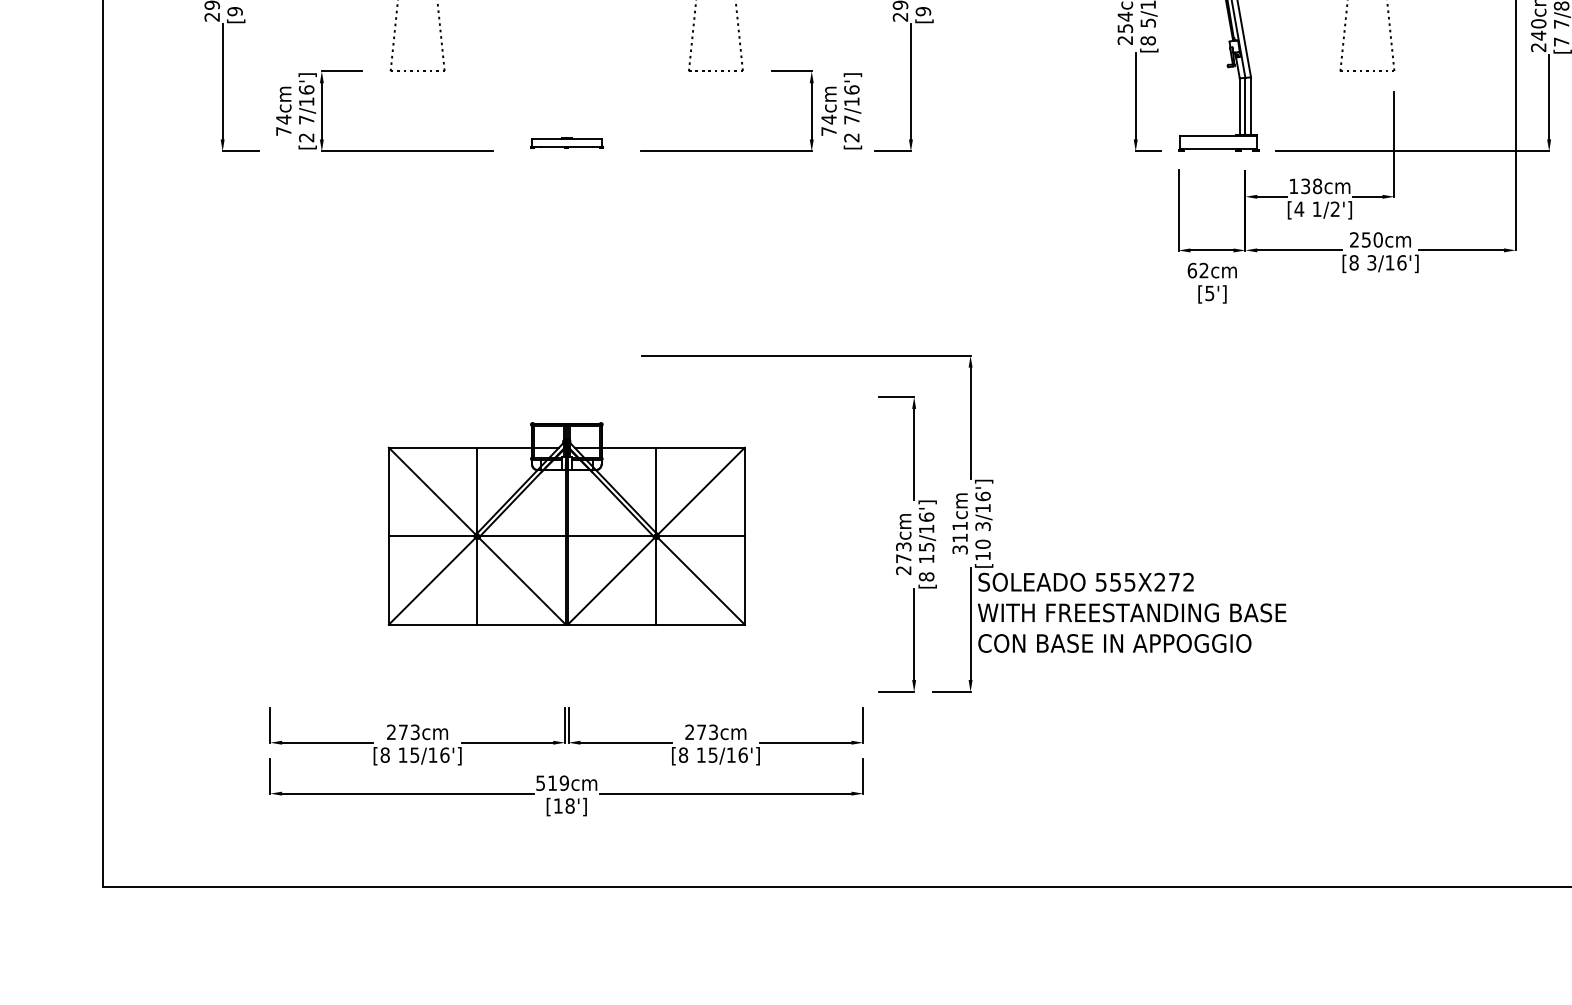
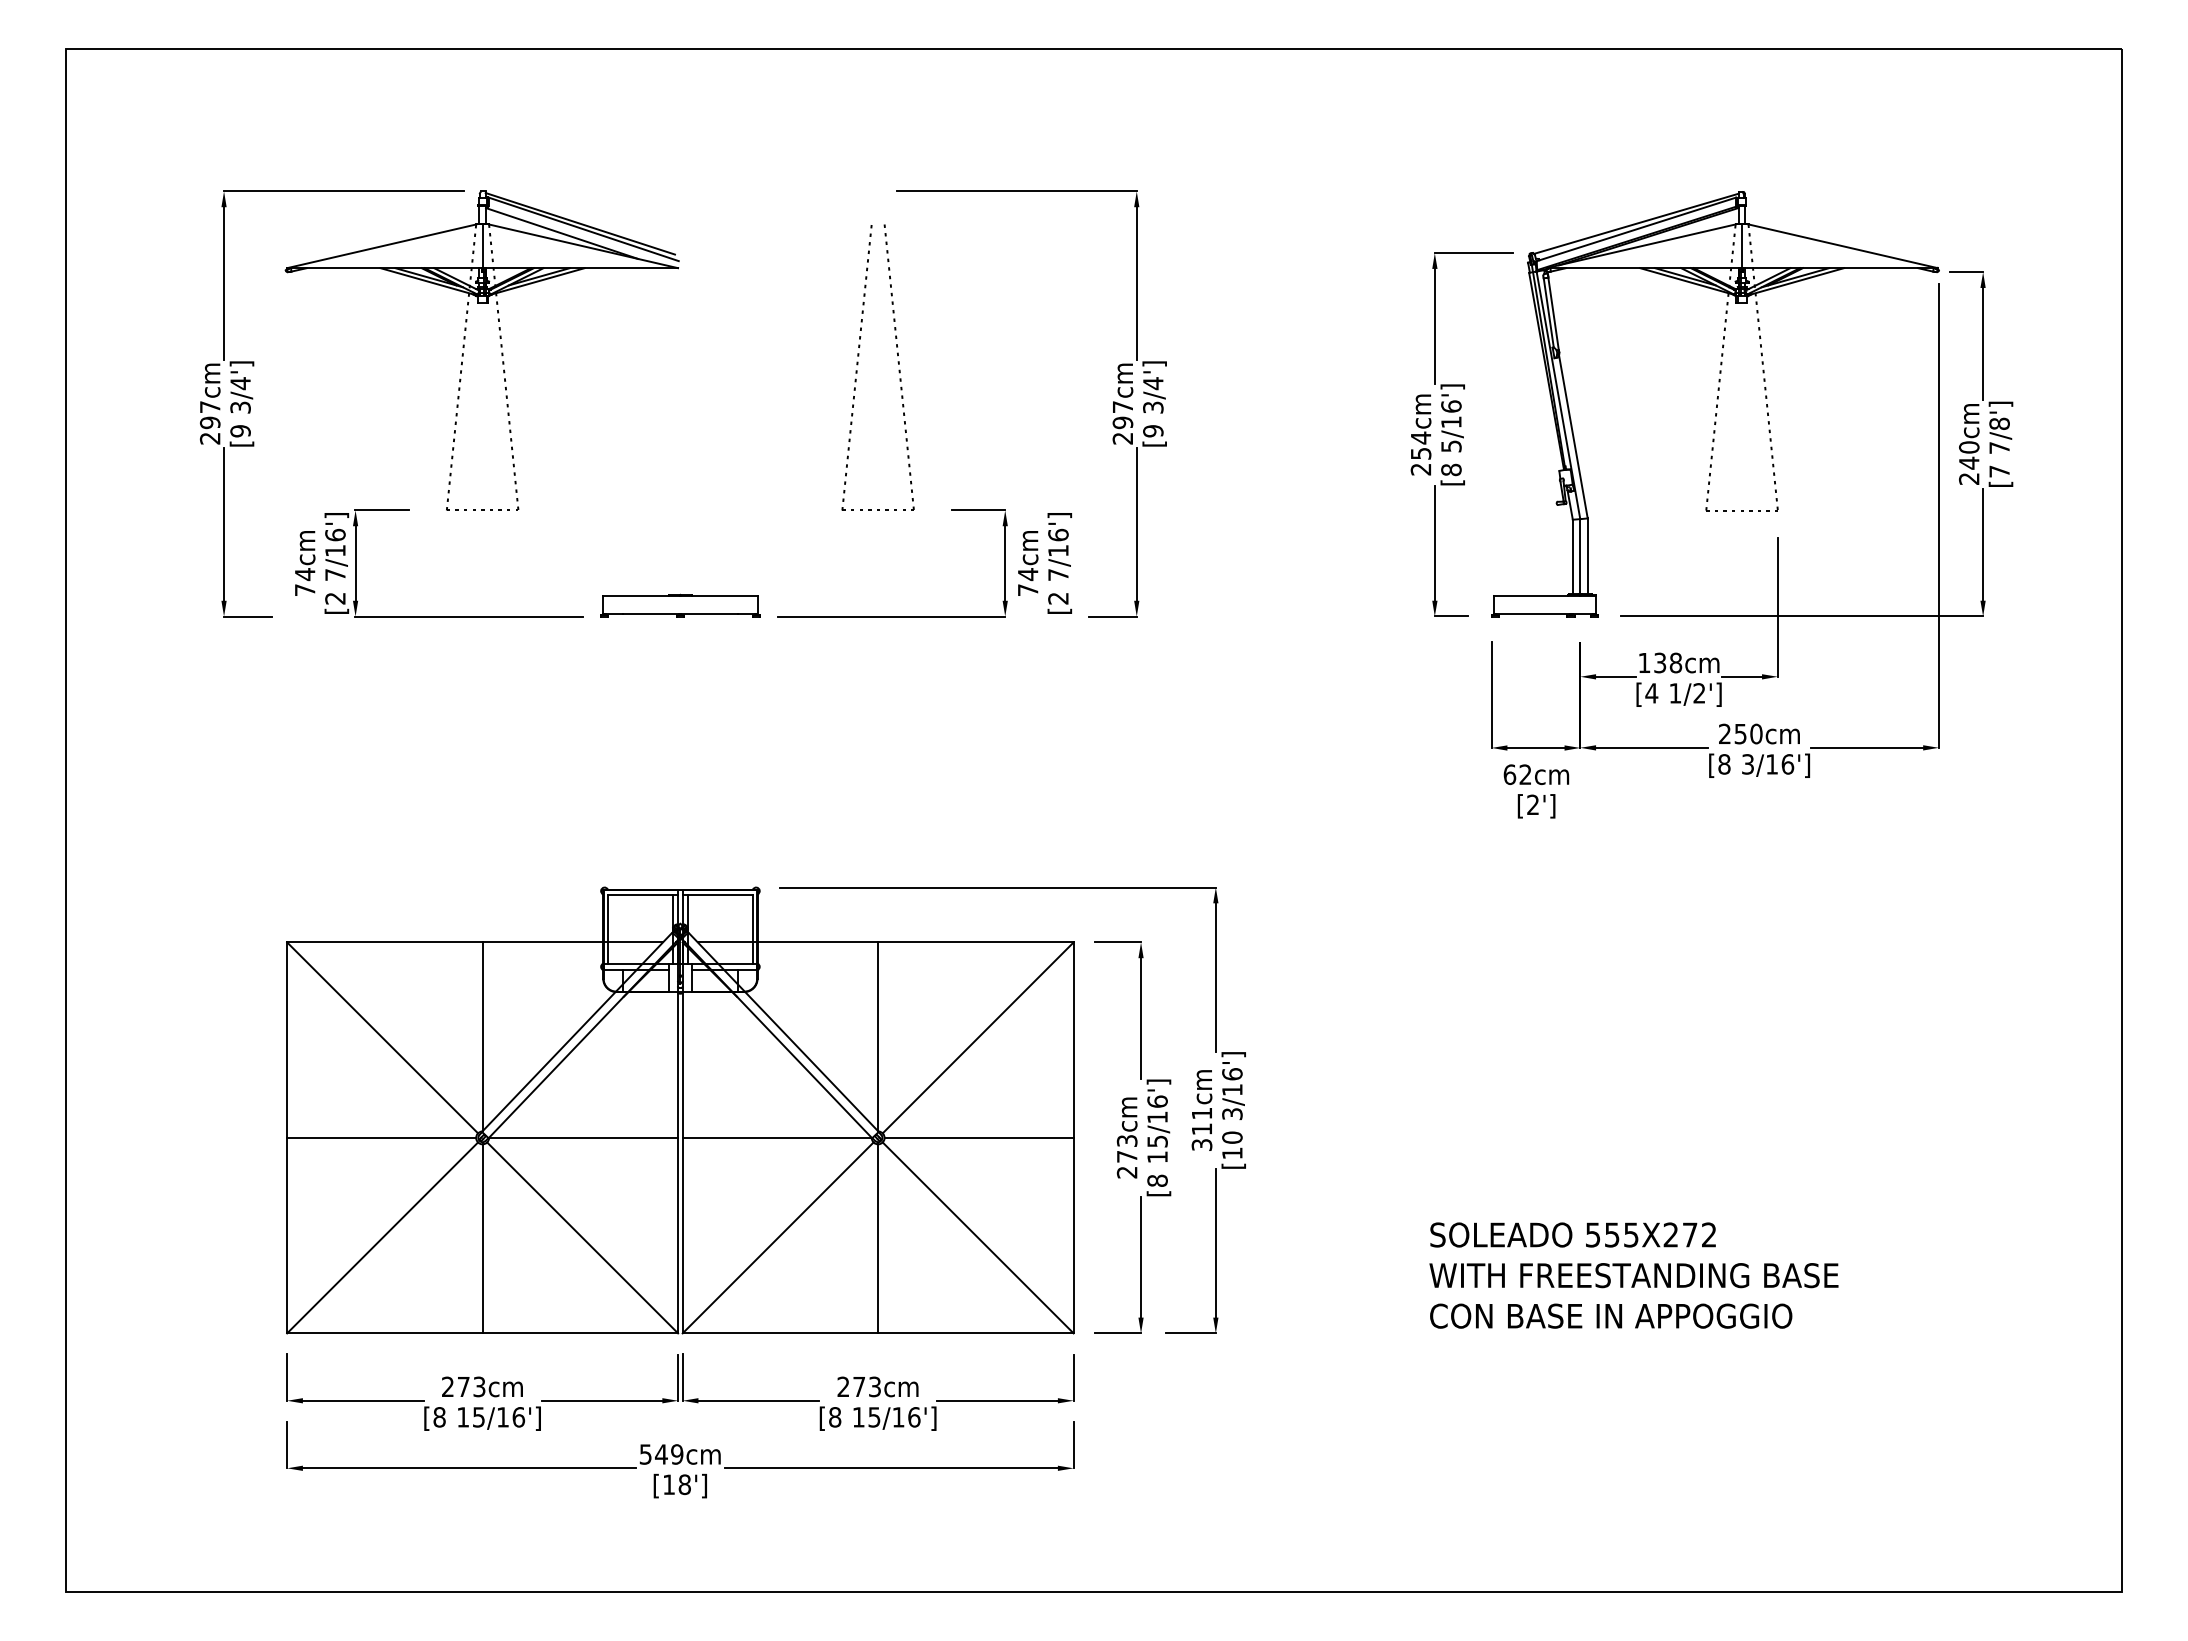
part: (566, 143) -> (680, 605), size x1.67
text: (1209, 293) -> (1532, 804), [5'] -> [2']
part: (566, 523) -> (680, 1110), size x1.67
text: (1131, 612) -> (1633, 1275), moved
text: (552, 783) -> (661, 1454), 519cm -> 549cm

